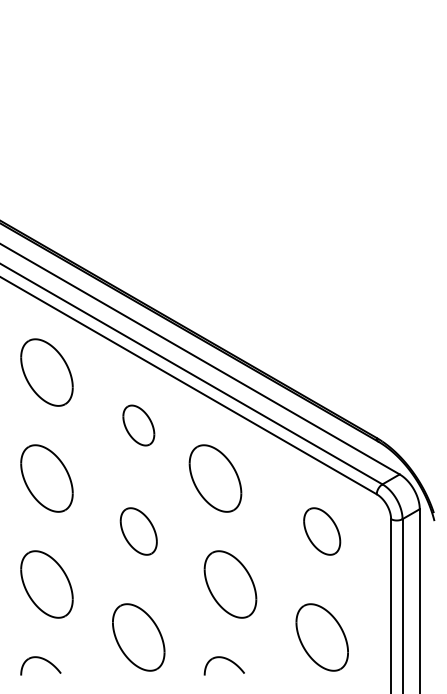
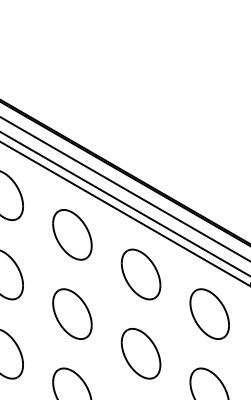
part: (138, 425) -> (72, 234), size x1.67
part: (215, 478) -> (141, 274), moved
part: (138, 531) -> (72, 314), size x1.43
part: (321, 531) -> (209, 314), size x1.43

